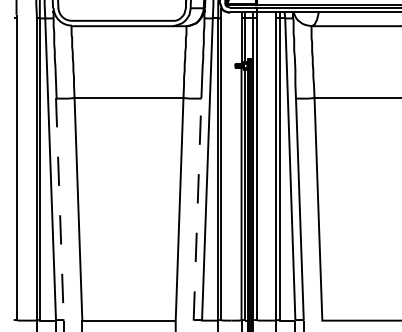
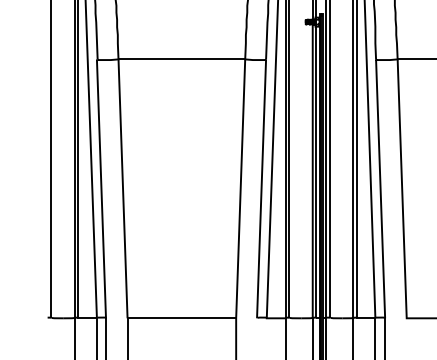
line: (197, 208) -> (261, 187), dashed -> solid
line: (59, 209) -> (100, 189), dashed -> solid

